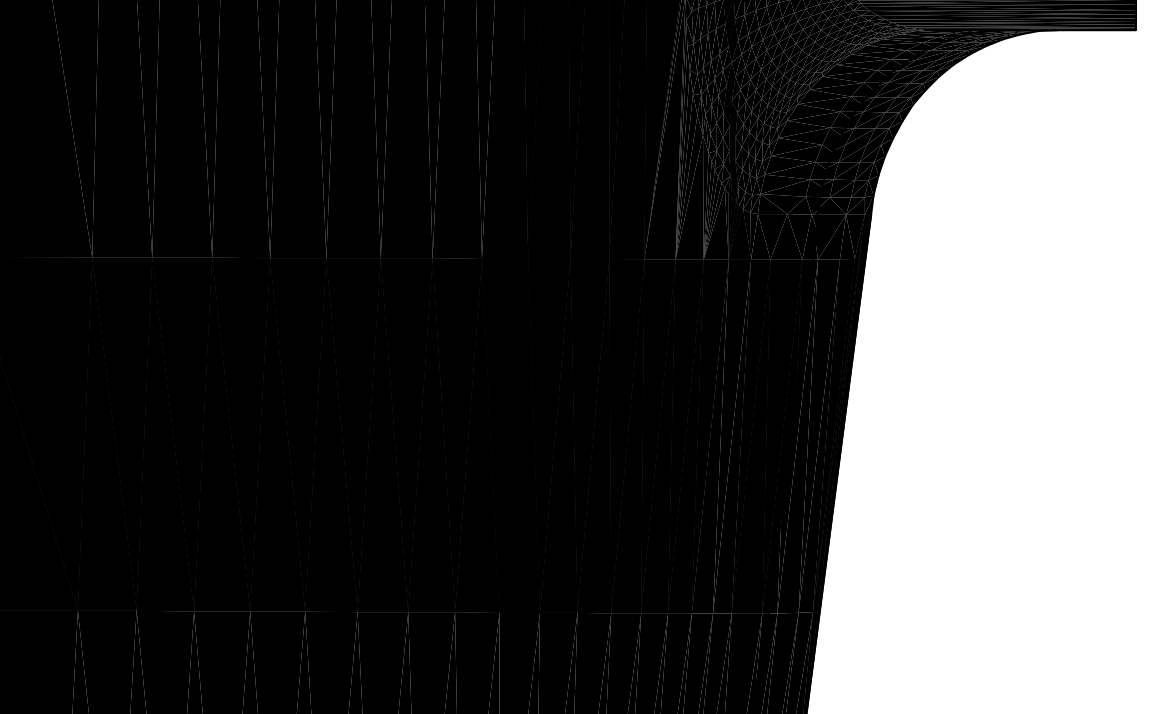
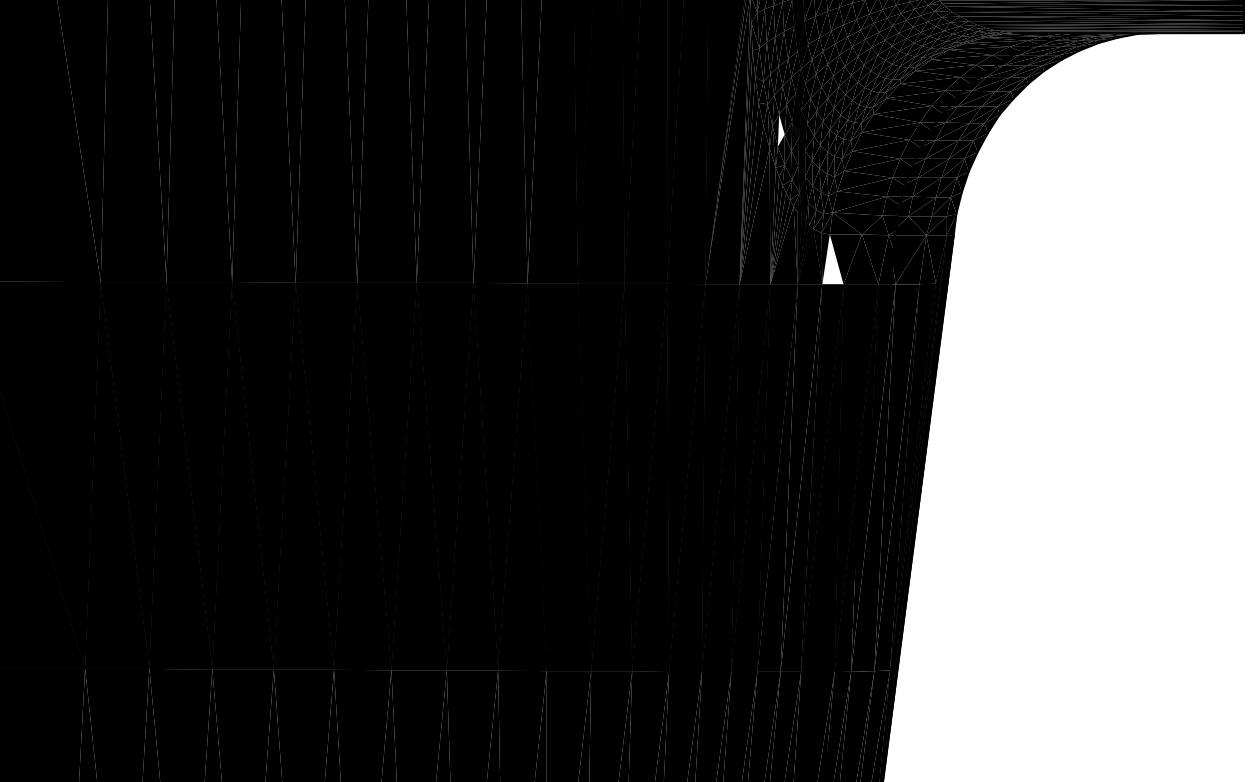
fill: (712, 119) -> (780, 130), removed
fill: (760, 236) -> (832, 259), removed

